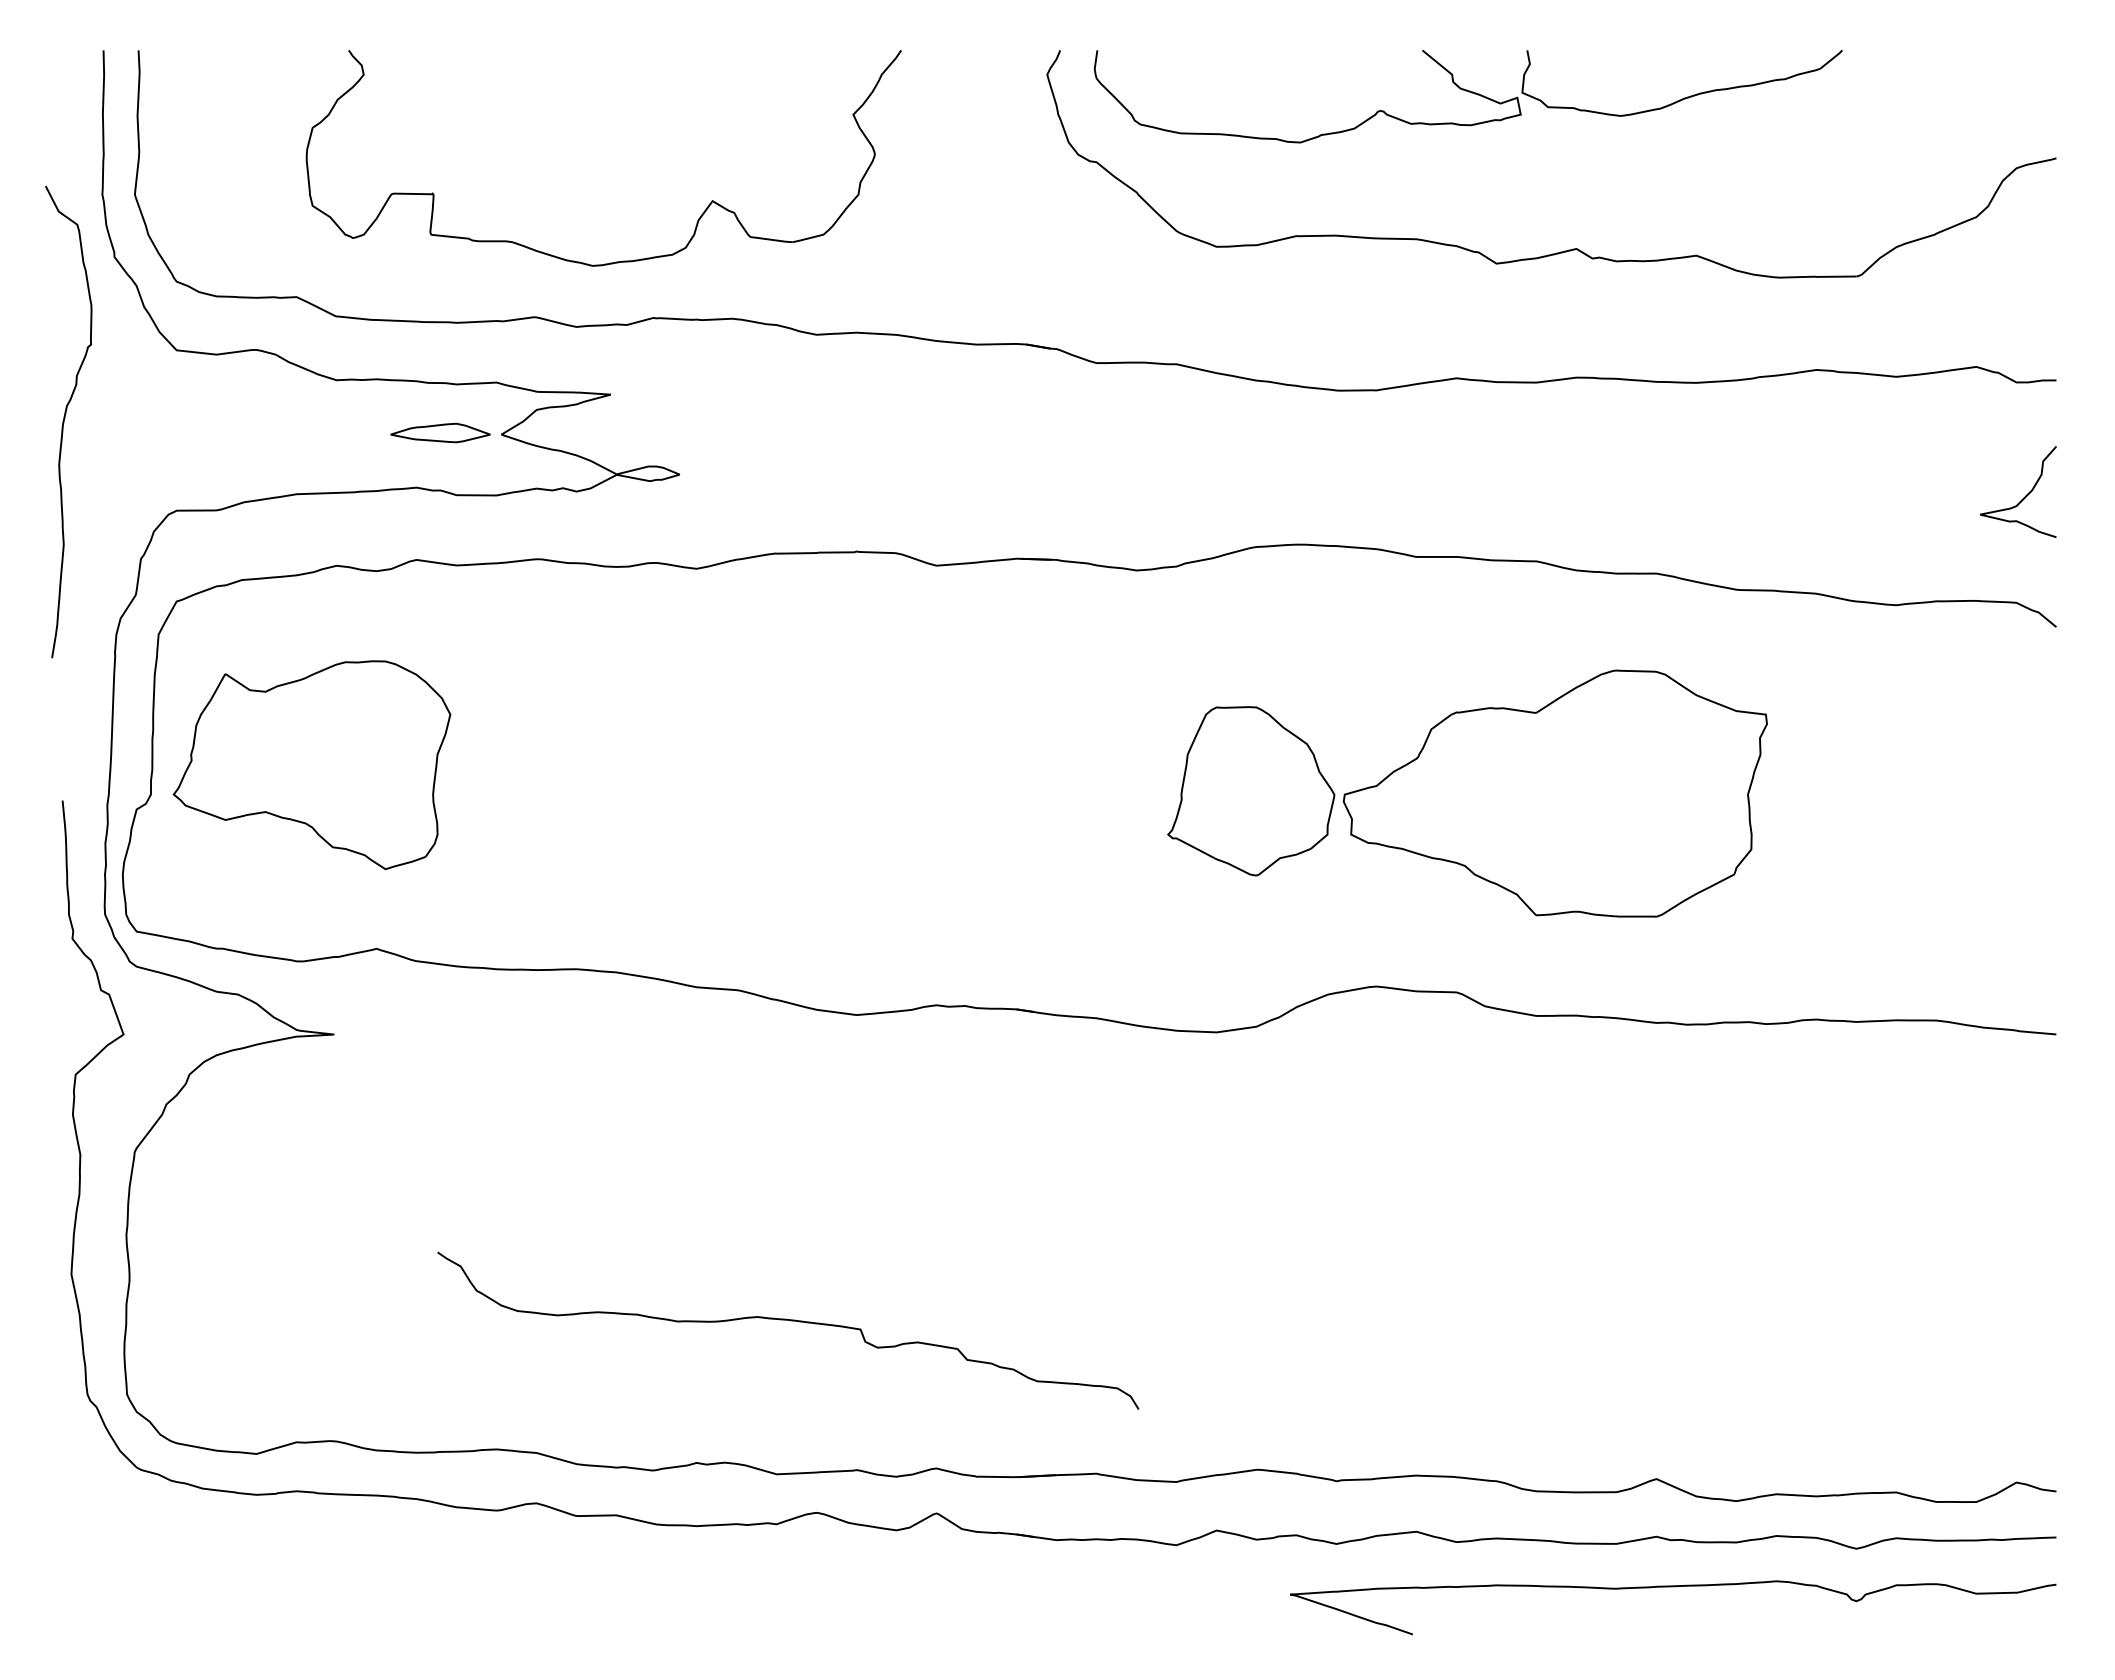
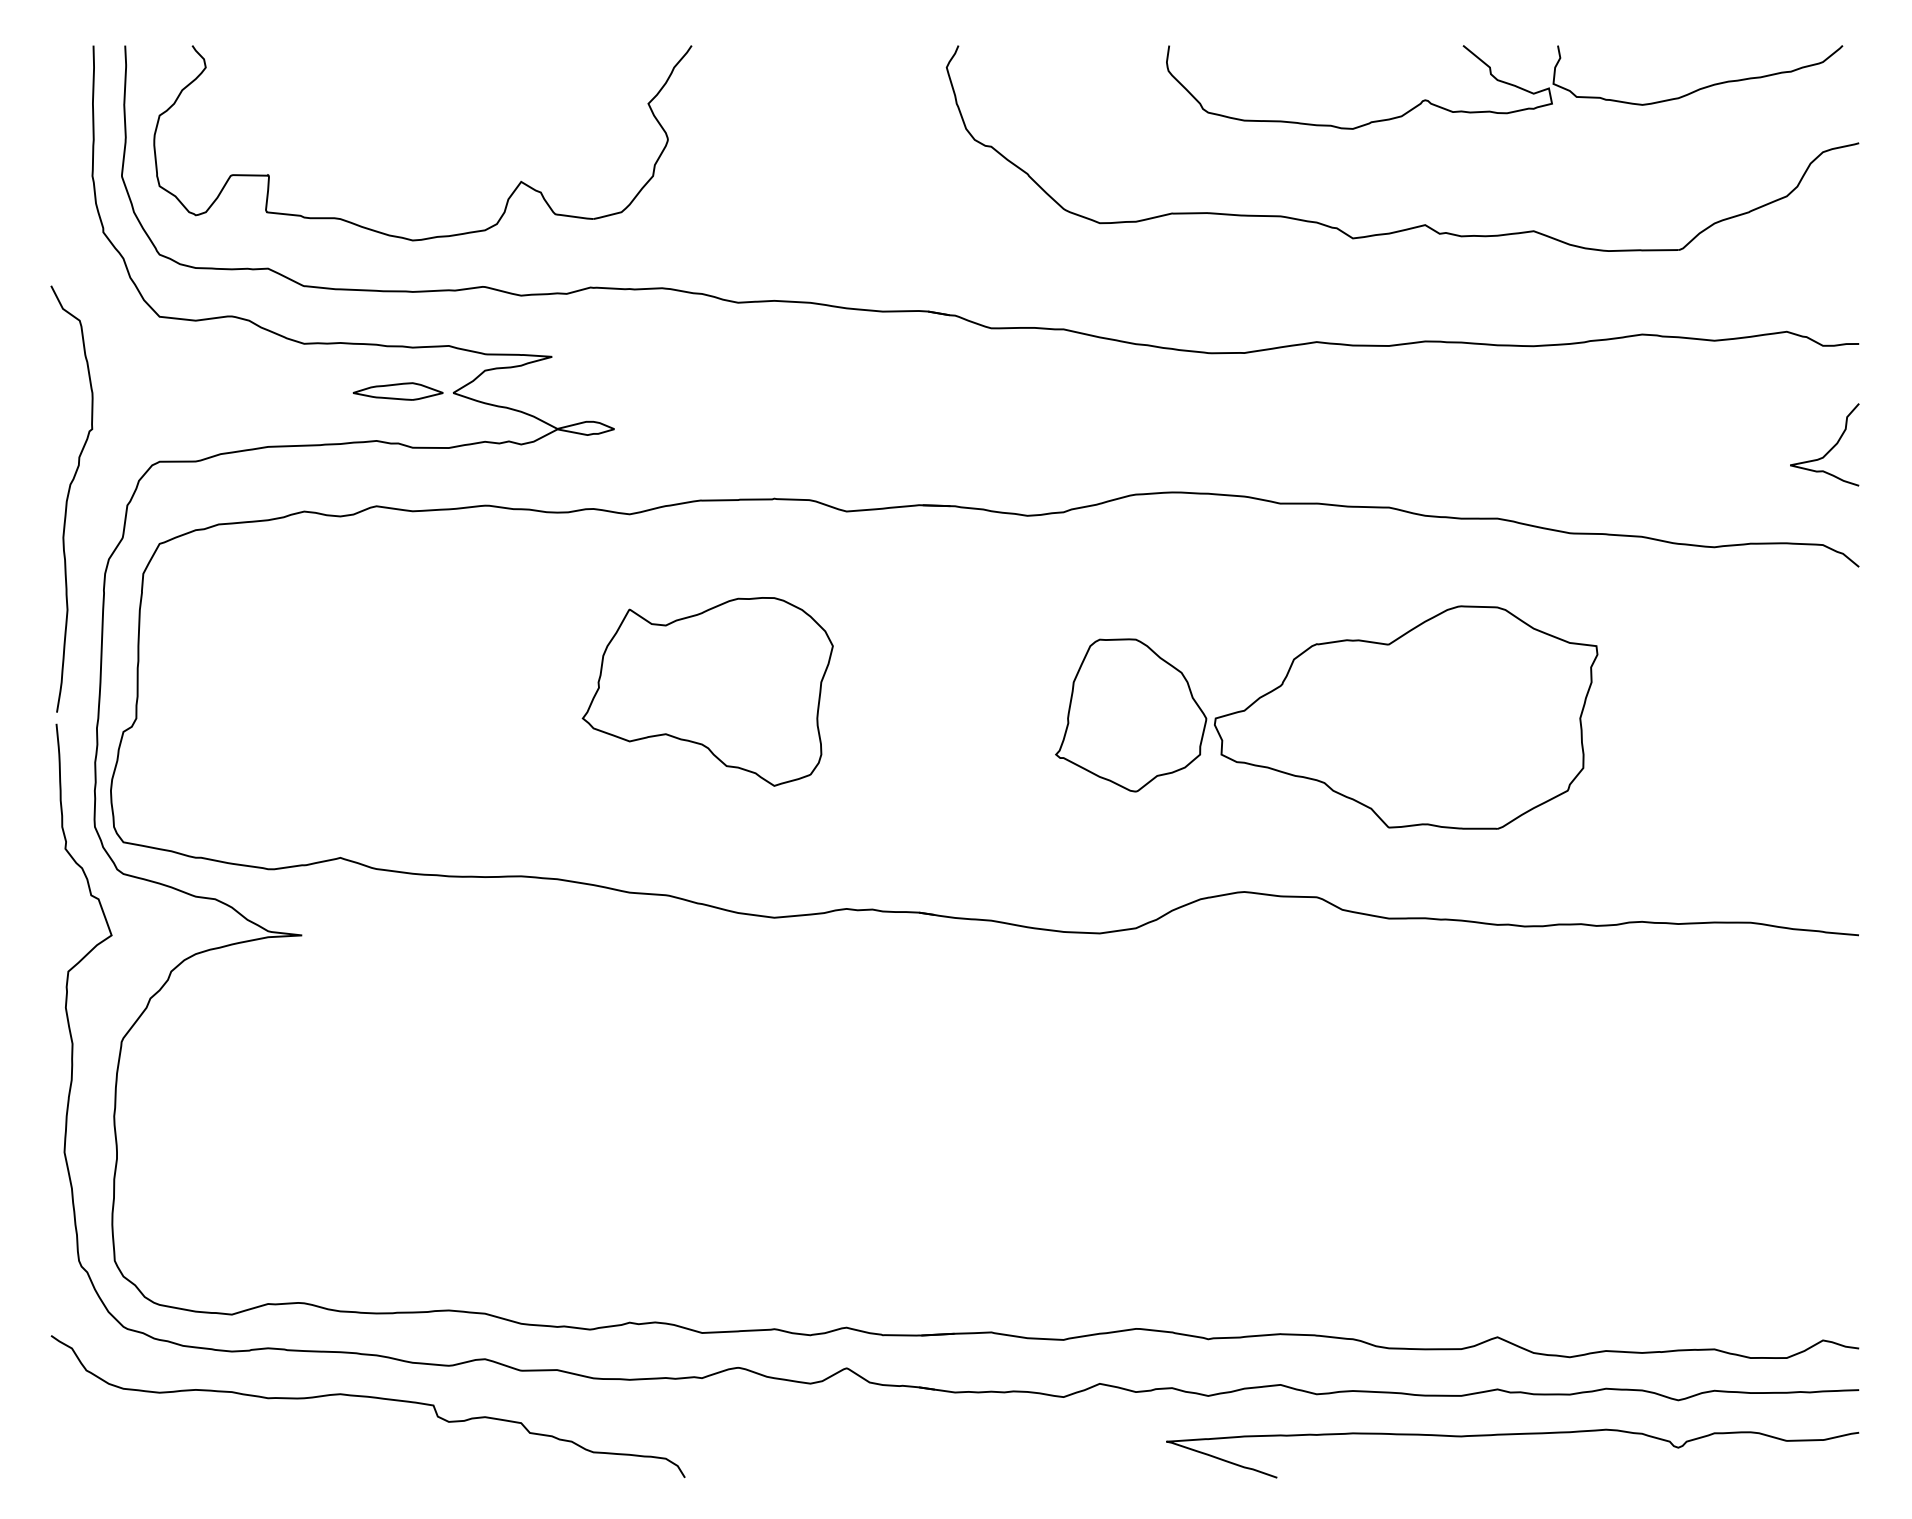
part: (1467, 96) -> (1503, 87), moved
part: (615, 261) -> (433, 236), moved
curve: (64, 421) -> (68, 498), moved
part: (311, 765) -> (707, 692), moved
curve: (790, 1321) -> (370, 1398), moved

